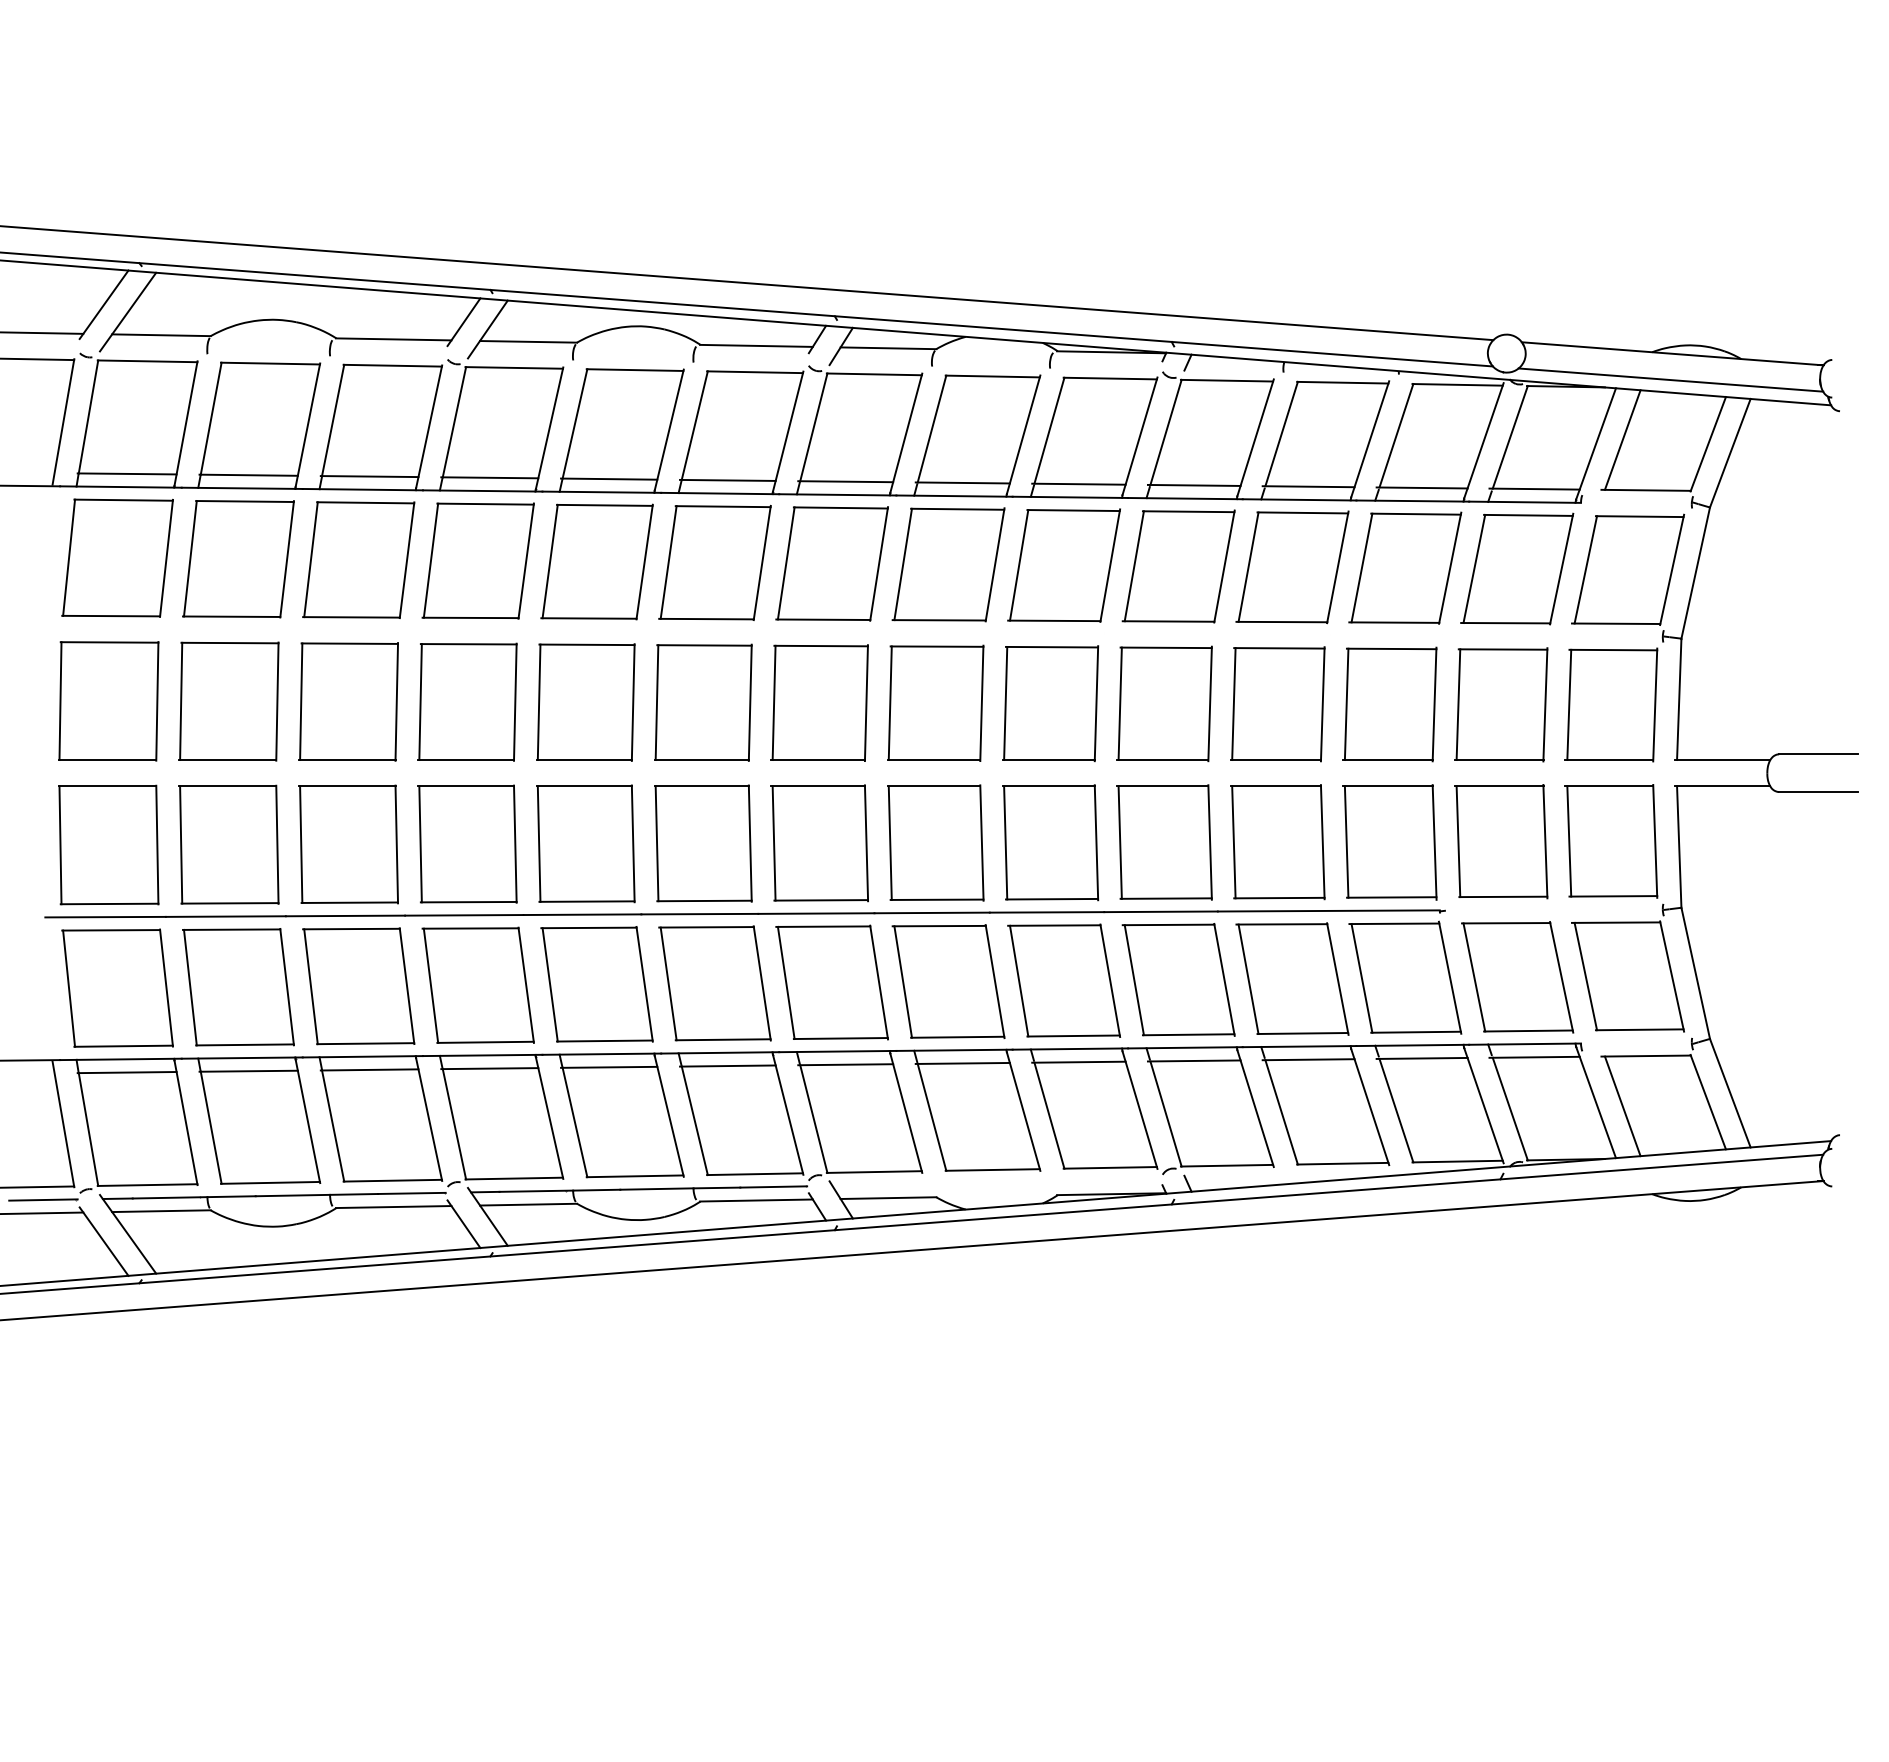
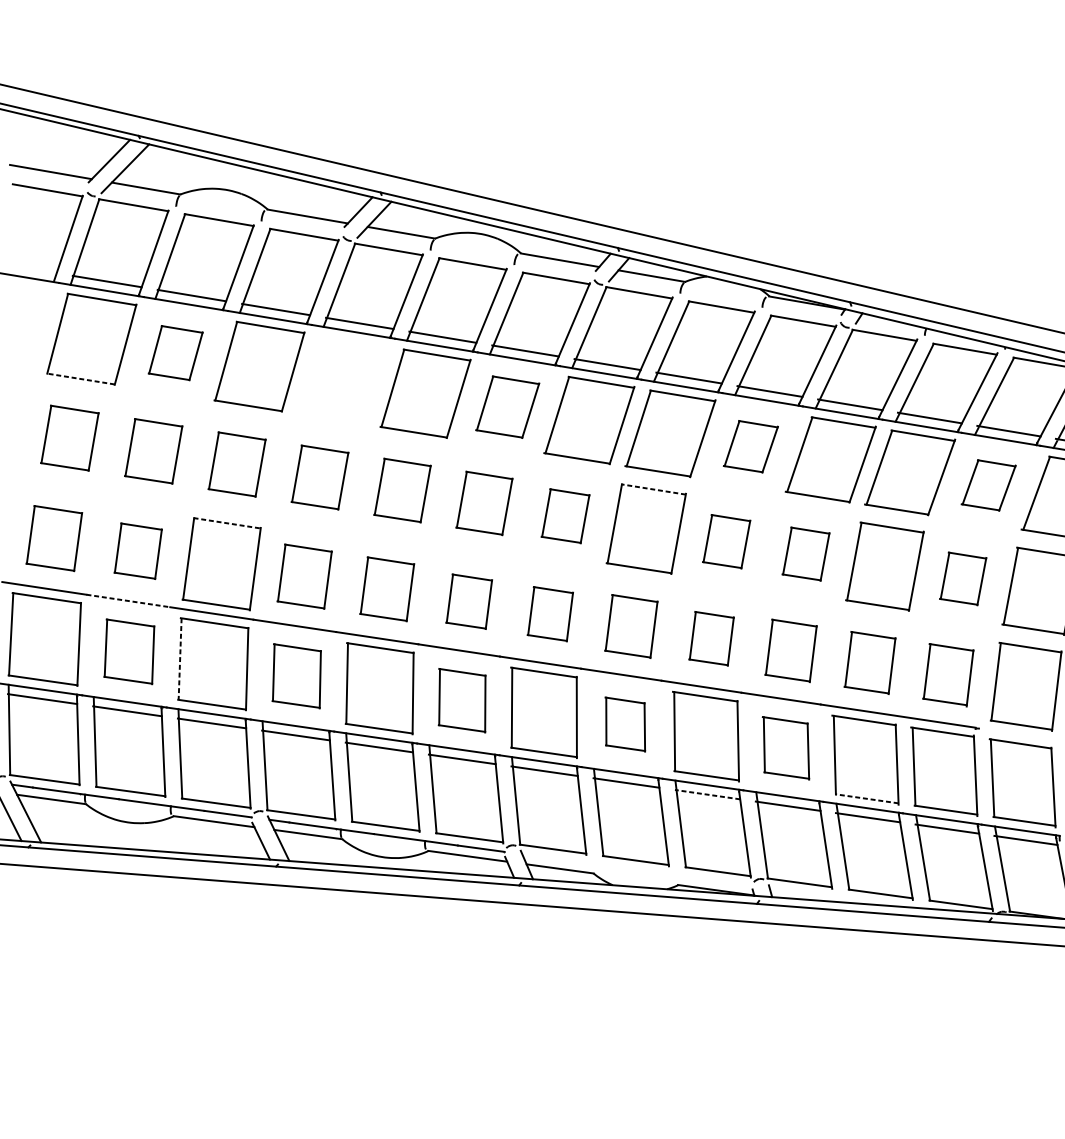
part: (238, 559) -> (175, 353), size x0.6
part: (477, 560) -> (342, 379), removed
part: (714, 562) -> (507, 406), size x0.7
part: (1063, 565) -> (750, 446), size x0.6
part: (1405, 567) -> (988, 484), size x0.6
line: (111, 616) -> (80, 379), solid -> dashed
line: (936, 646) -> (653, 489), solid -> dashed
part: (108, 701) -> (69, 438), size x0.7
part: (228, 701) -> (153, 451), size x0.7
part: (348, 701) -> (237, 464), size x0.7
part: (467, 701) -> (320, 477), size x0.7
part: (585, 702) -> (402, 490), size x0.7
part: (703, 702) -> (484, 503), size x0.7
part: (819, 702) -> (565, 515), size x0.6
part: (1050, 703) -> (726, 541), size x0.6
part: (1164, 703) -> (806, 553), size x0.6
part: (1389, 704) -> (962, 578), size x0.6
line: (347, 786) -> (227, 523), solid -> dashed
part: (935, 842) -> (631, 625), size x0.7
part: (1050, 842) -> (711, 638), size x0.6
part: (1164, 842) -> (791, 650), size x0.7
part: (1277, 842) -> (869, 662), size x0.7
part: (1389, 842) -> (947, 674), size x0.7
part: (467, 843) -> (304, 576), size x0.7
part: (585, 843) -> (387, 588), size x0.7
part: (703, 843) -> (469, 601), size x0.6
part: (819, 843) -> (550, 614), size x0.6
part: (108, 844) -> (54, 538), size x0.7
part: (228, 844) -> (137, 550), size x0.6
line: (225, 916) -> (128, 600), solid -> dashed
part: (1178, 979) -> (785, 747), size x0.7
part: (948, 981) -> (625, 724), size x0.6
part: (714, 983) -> (461, 700), size x0.7
part: (477, 984) -> (296, 675), size x0.7
line: (311, 986) -> (180, 658), solid -> dashed
part: (238, 987) -> (129, 651), size x0.7
line: (1302, 1033) -> (866, 798), solid -> dashed
line: (1078, 1062) -> (707, 794), solid -> dashed

